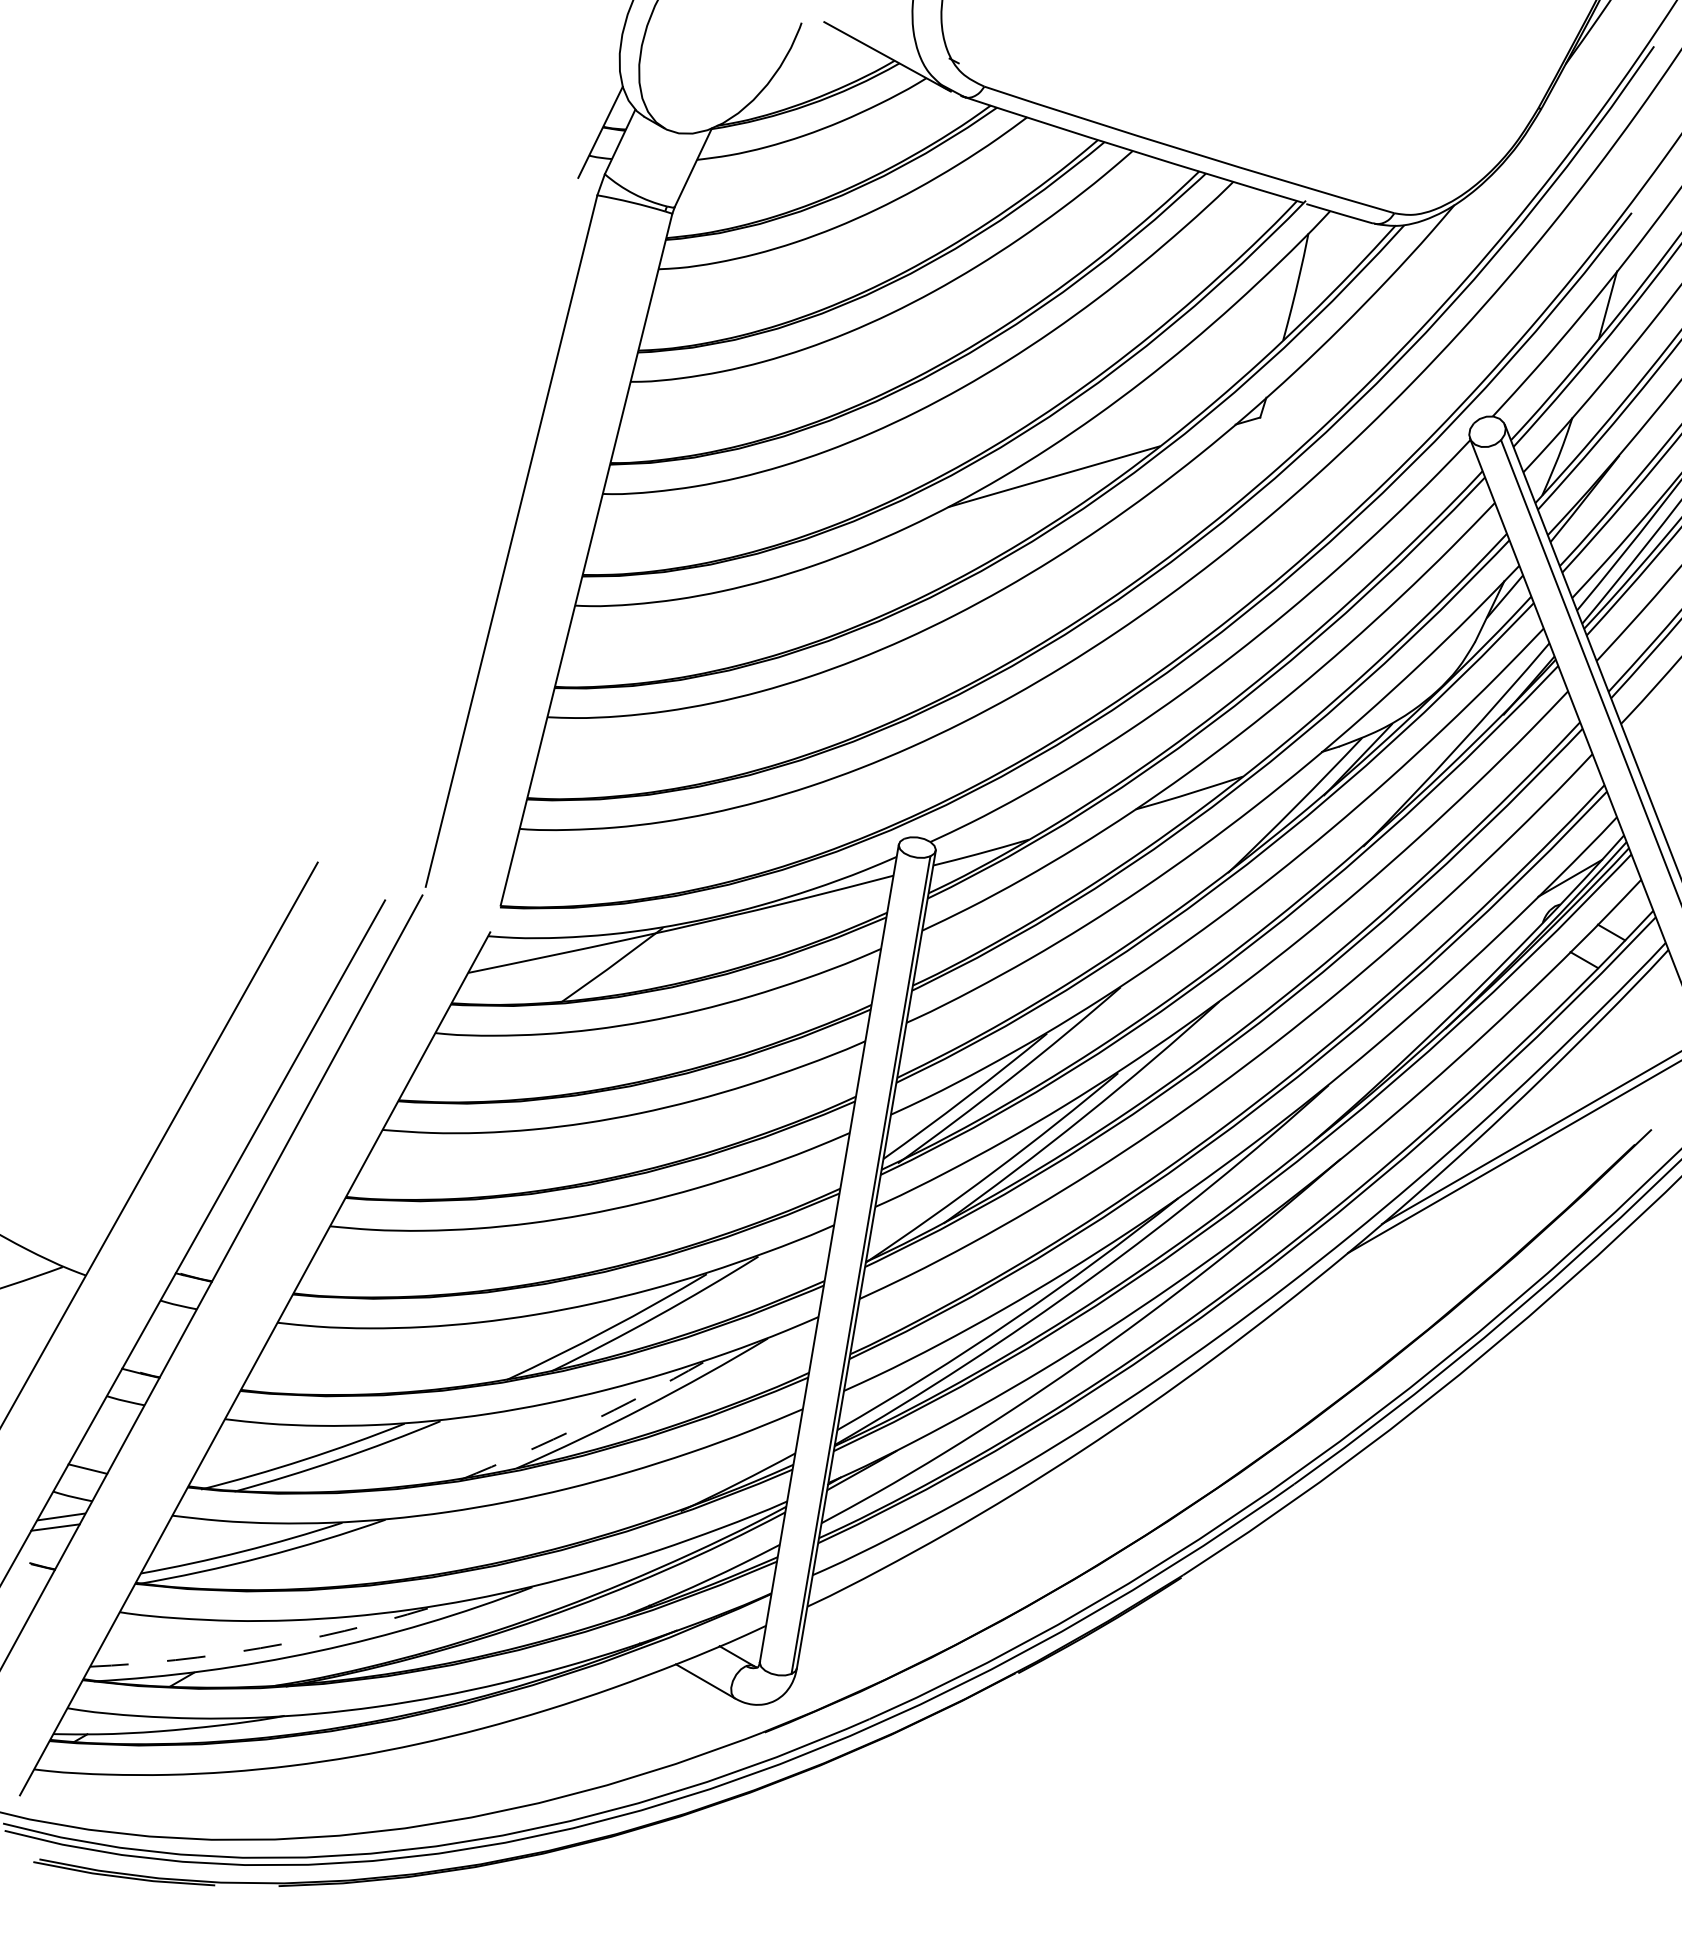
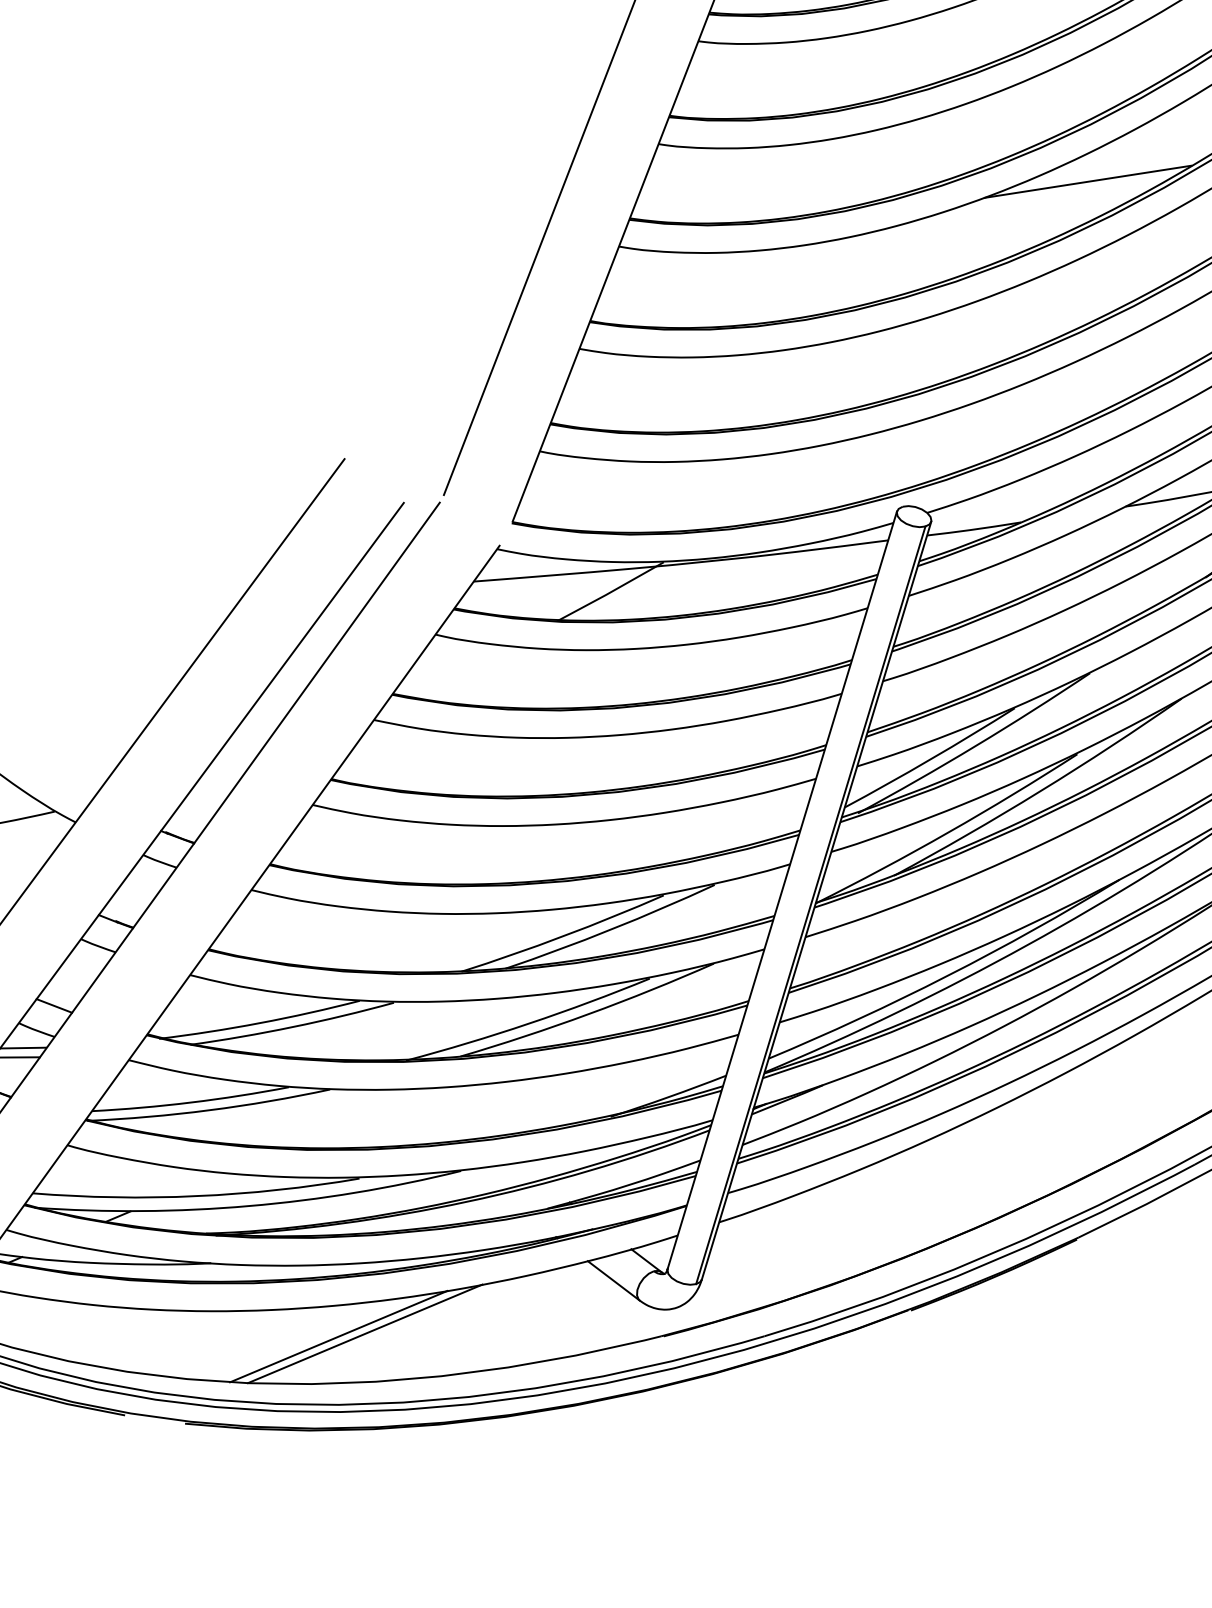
arc: (583, 1425) -> (528, 1023), dashed -> solid
arc: (260, 1648) -> (196, 1196), dashed -> solid
line: (453, 1768) -> (364, 1333), added
line: (426, 1775) -> (338, 1336), added

